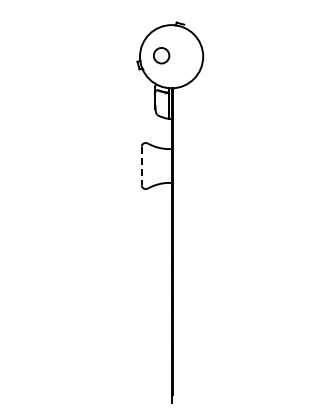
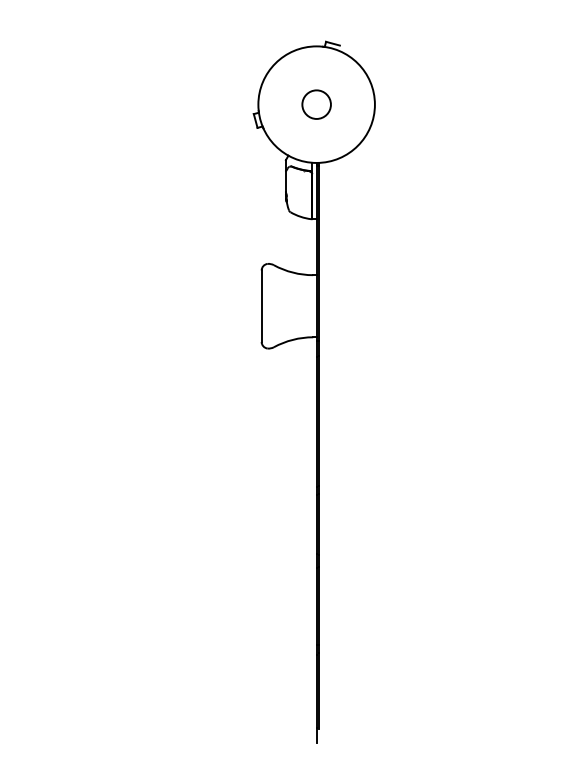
circle: (161, 55) -> (316, 104), moved
line: (141, 166) -> (261, 307), dashed -> solid

